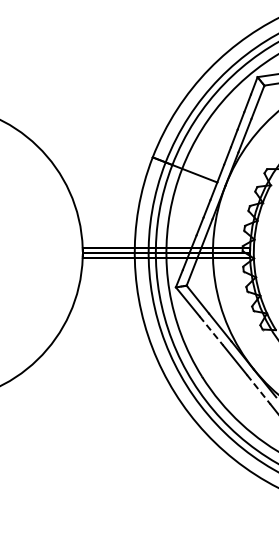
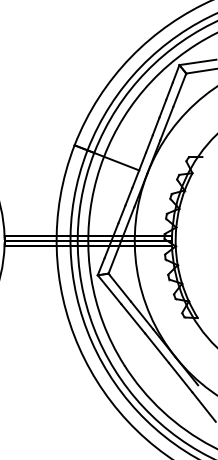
line: (211, 330) -> (133, 318), dashed -> solid
line: (258, 389) -> (180, 377), dashed -> solid

